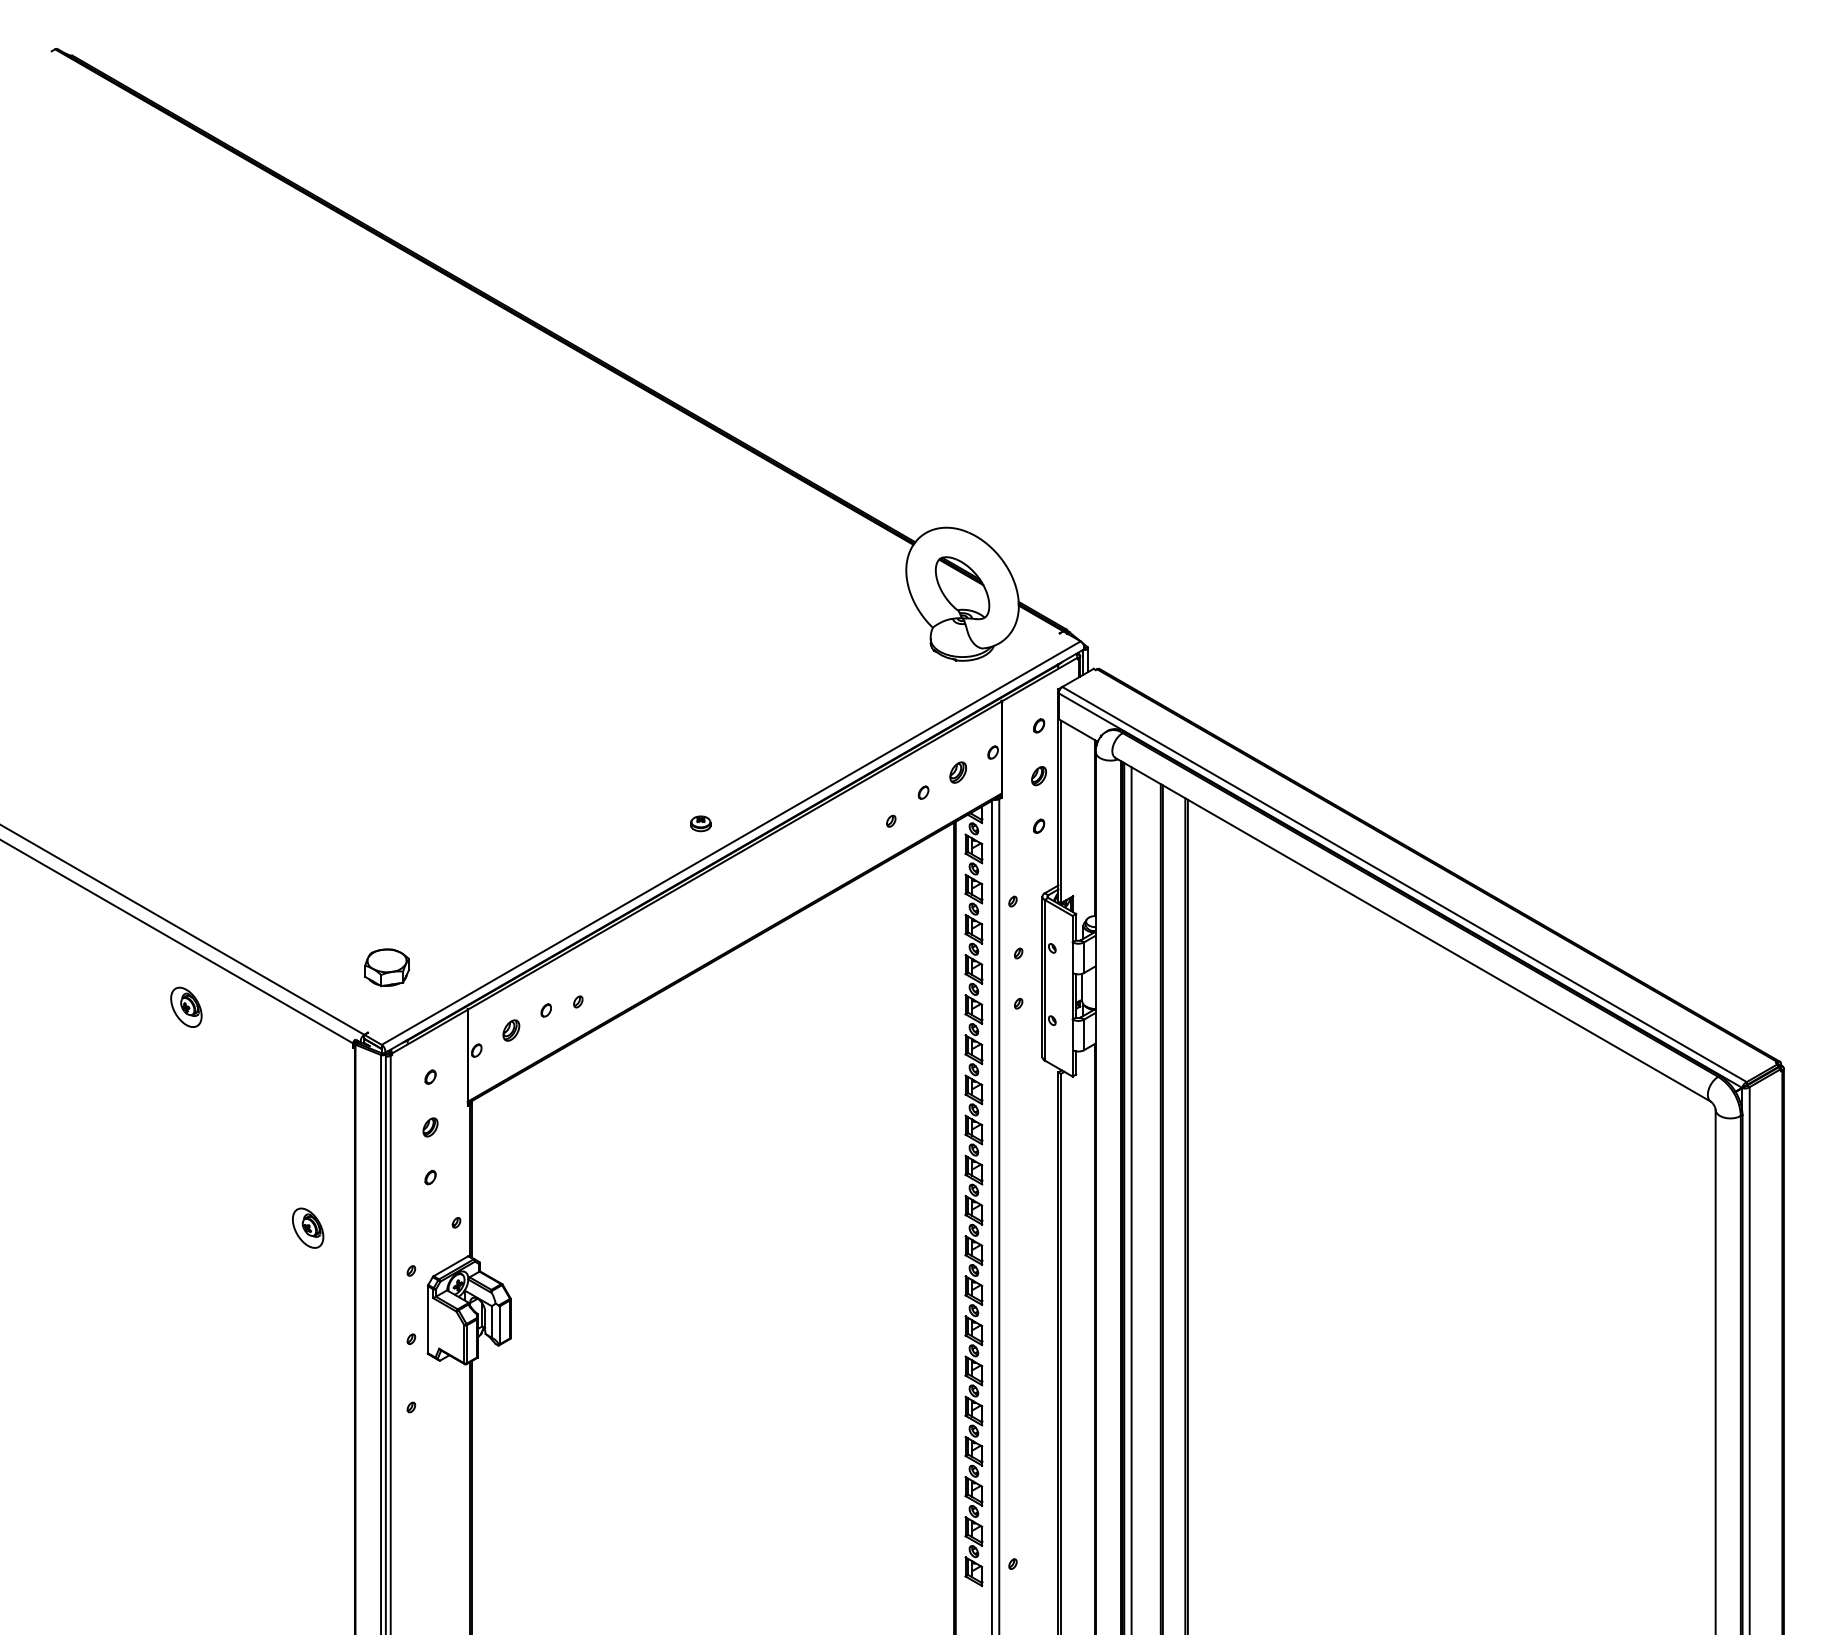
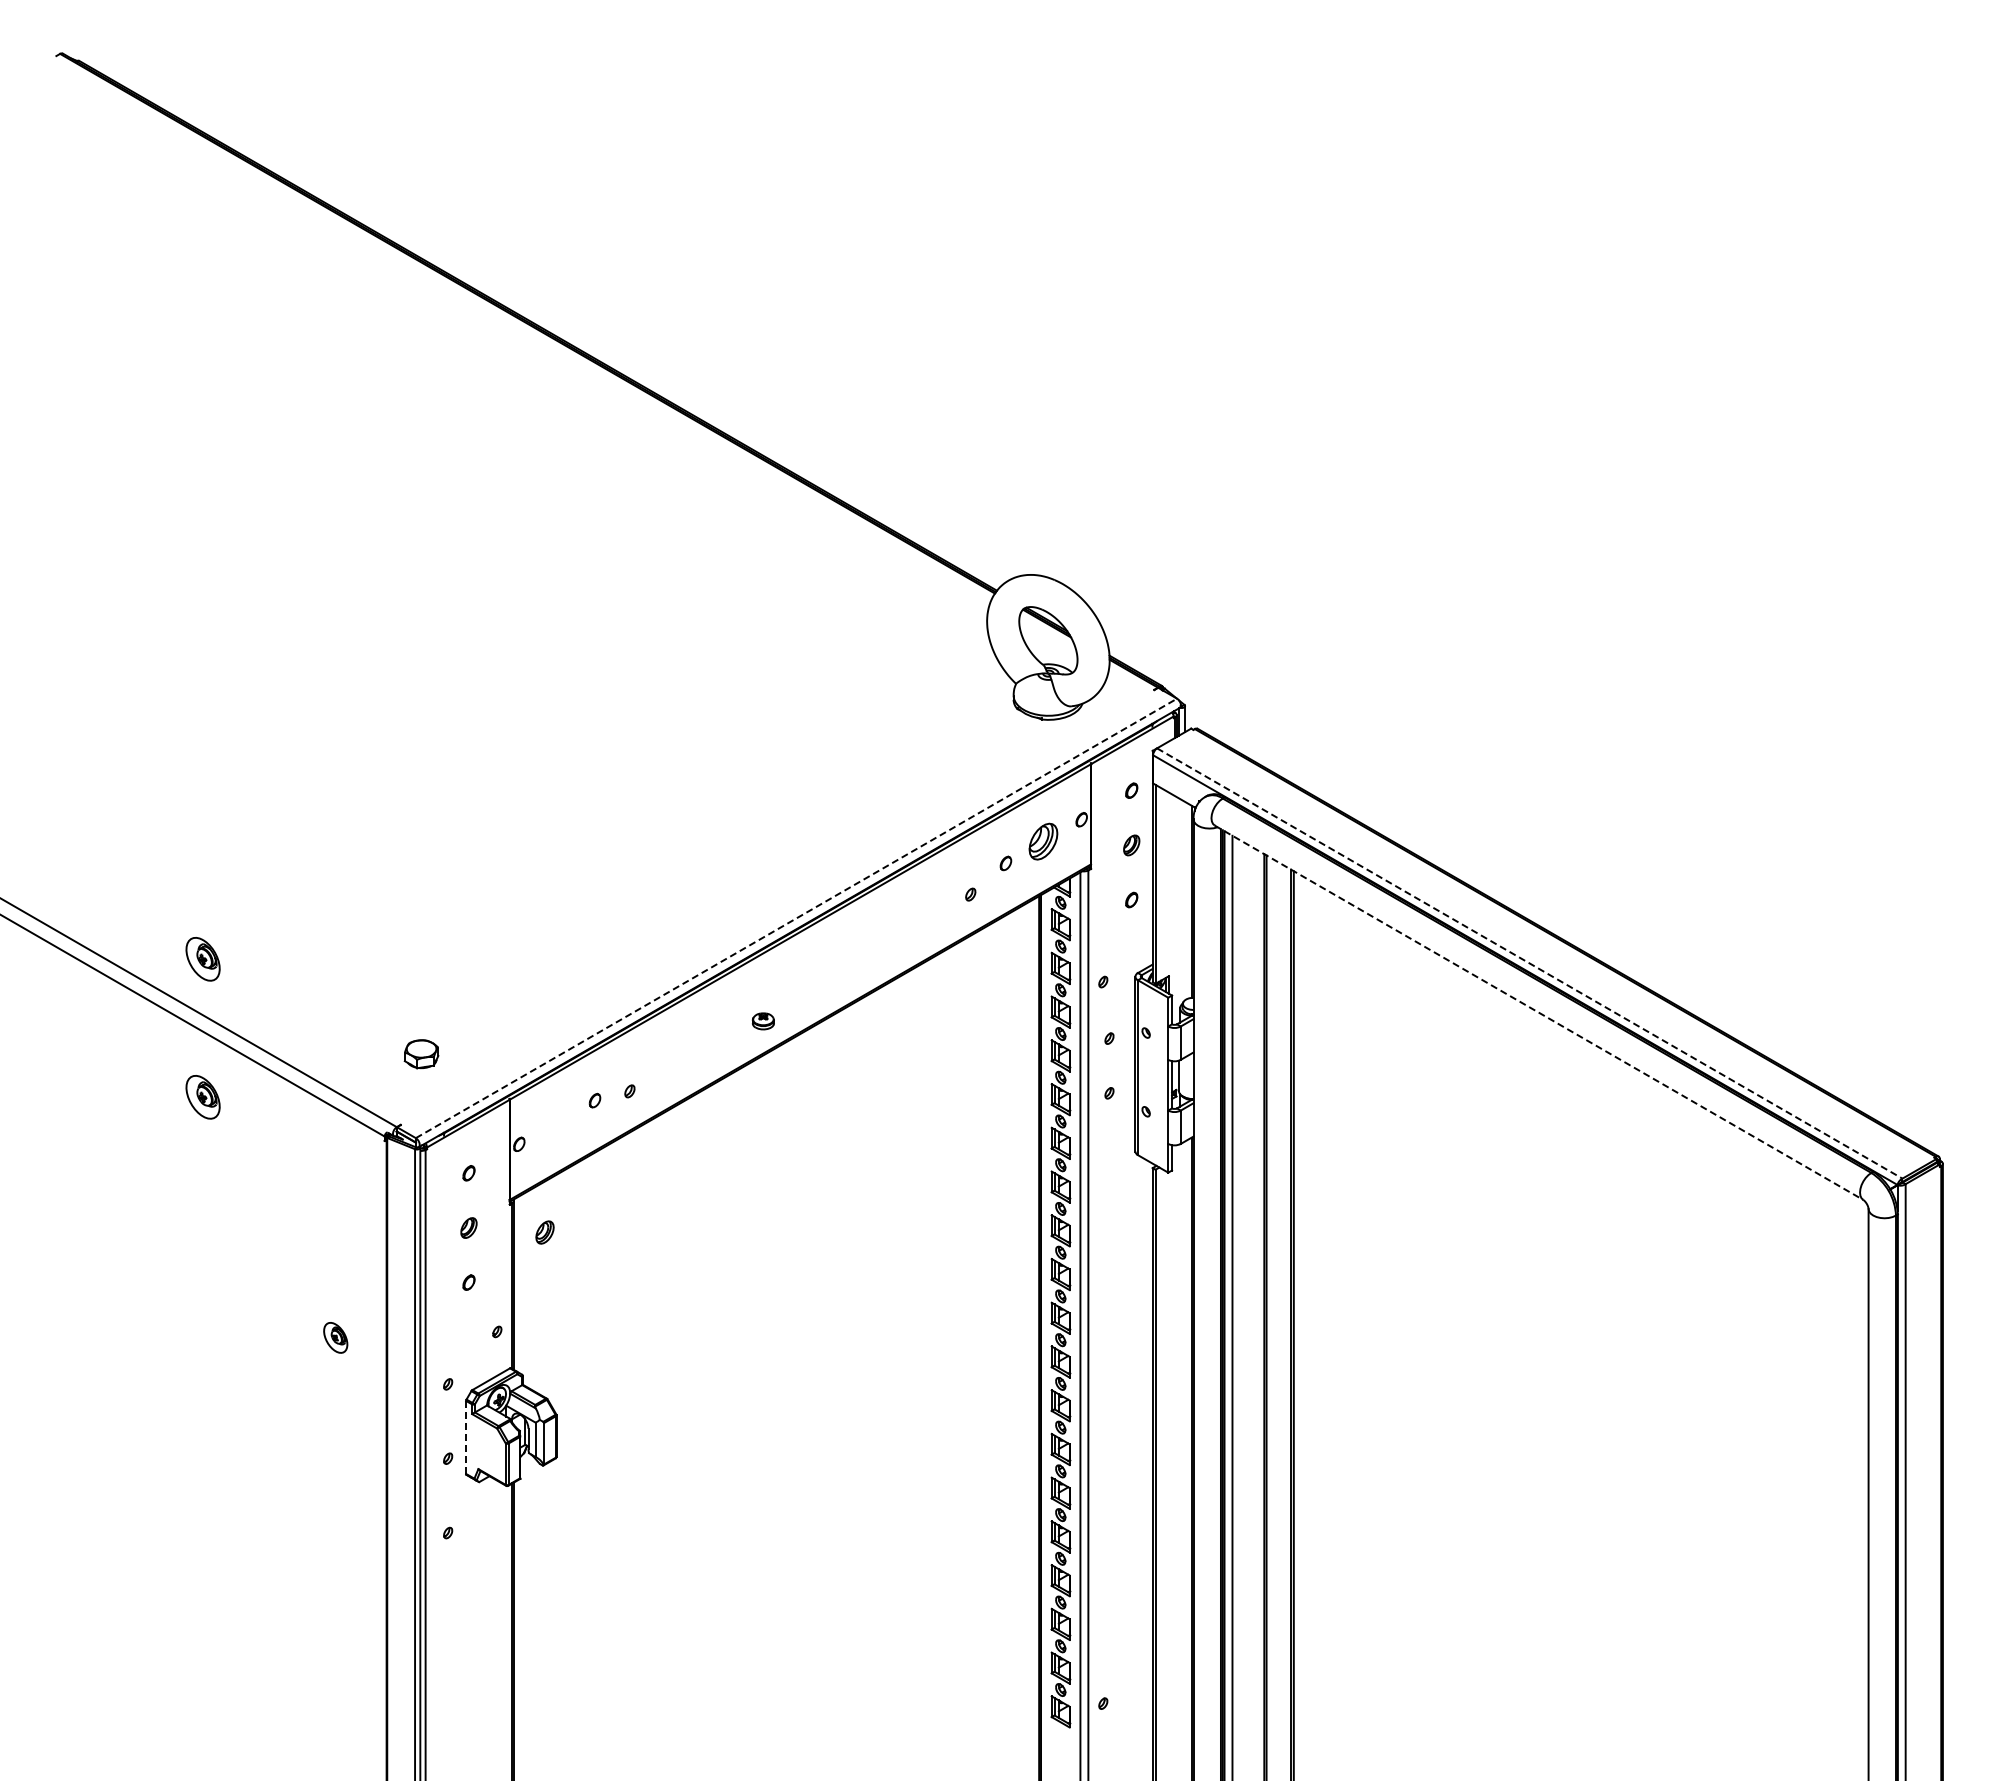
part: (958, 772) -> (1043, 841), size x1.6
part: (700, 823) -> (762, 1021), moved
line: (731, 843) -> (796, 918), solid -> dashed
part: (185, 880) -> (202, 959), added
line: (1405, 884) -> (1530, 963), solid -> dashed
line: (1413, 930) -> (1539, 1013), solid -> dashed
part: (386, 968) -> (421, 1054), size x0.7
part: (510, 1030) -> (544, 1232), moved
part: (307, 1227) -> (335, 1337), size x0.7
line: (428, 1319) -> (466, 1437), solid -> dashed

